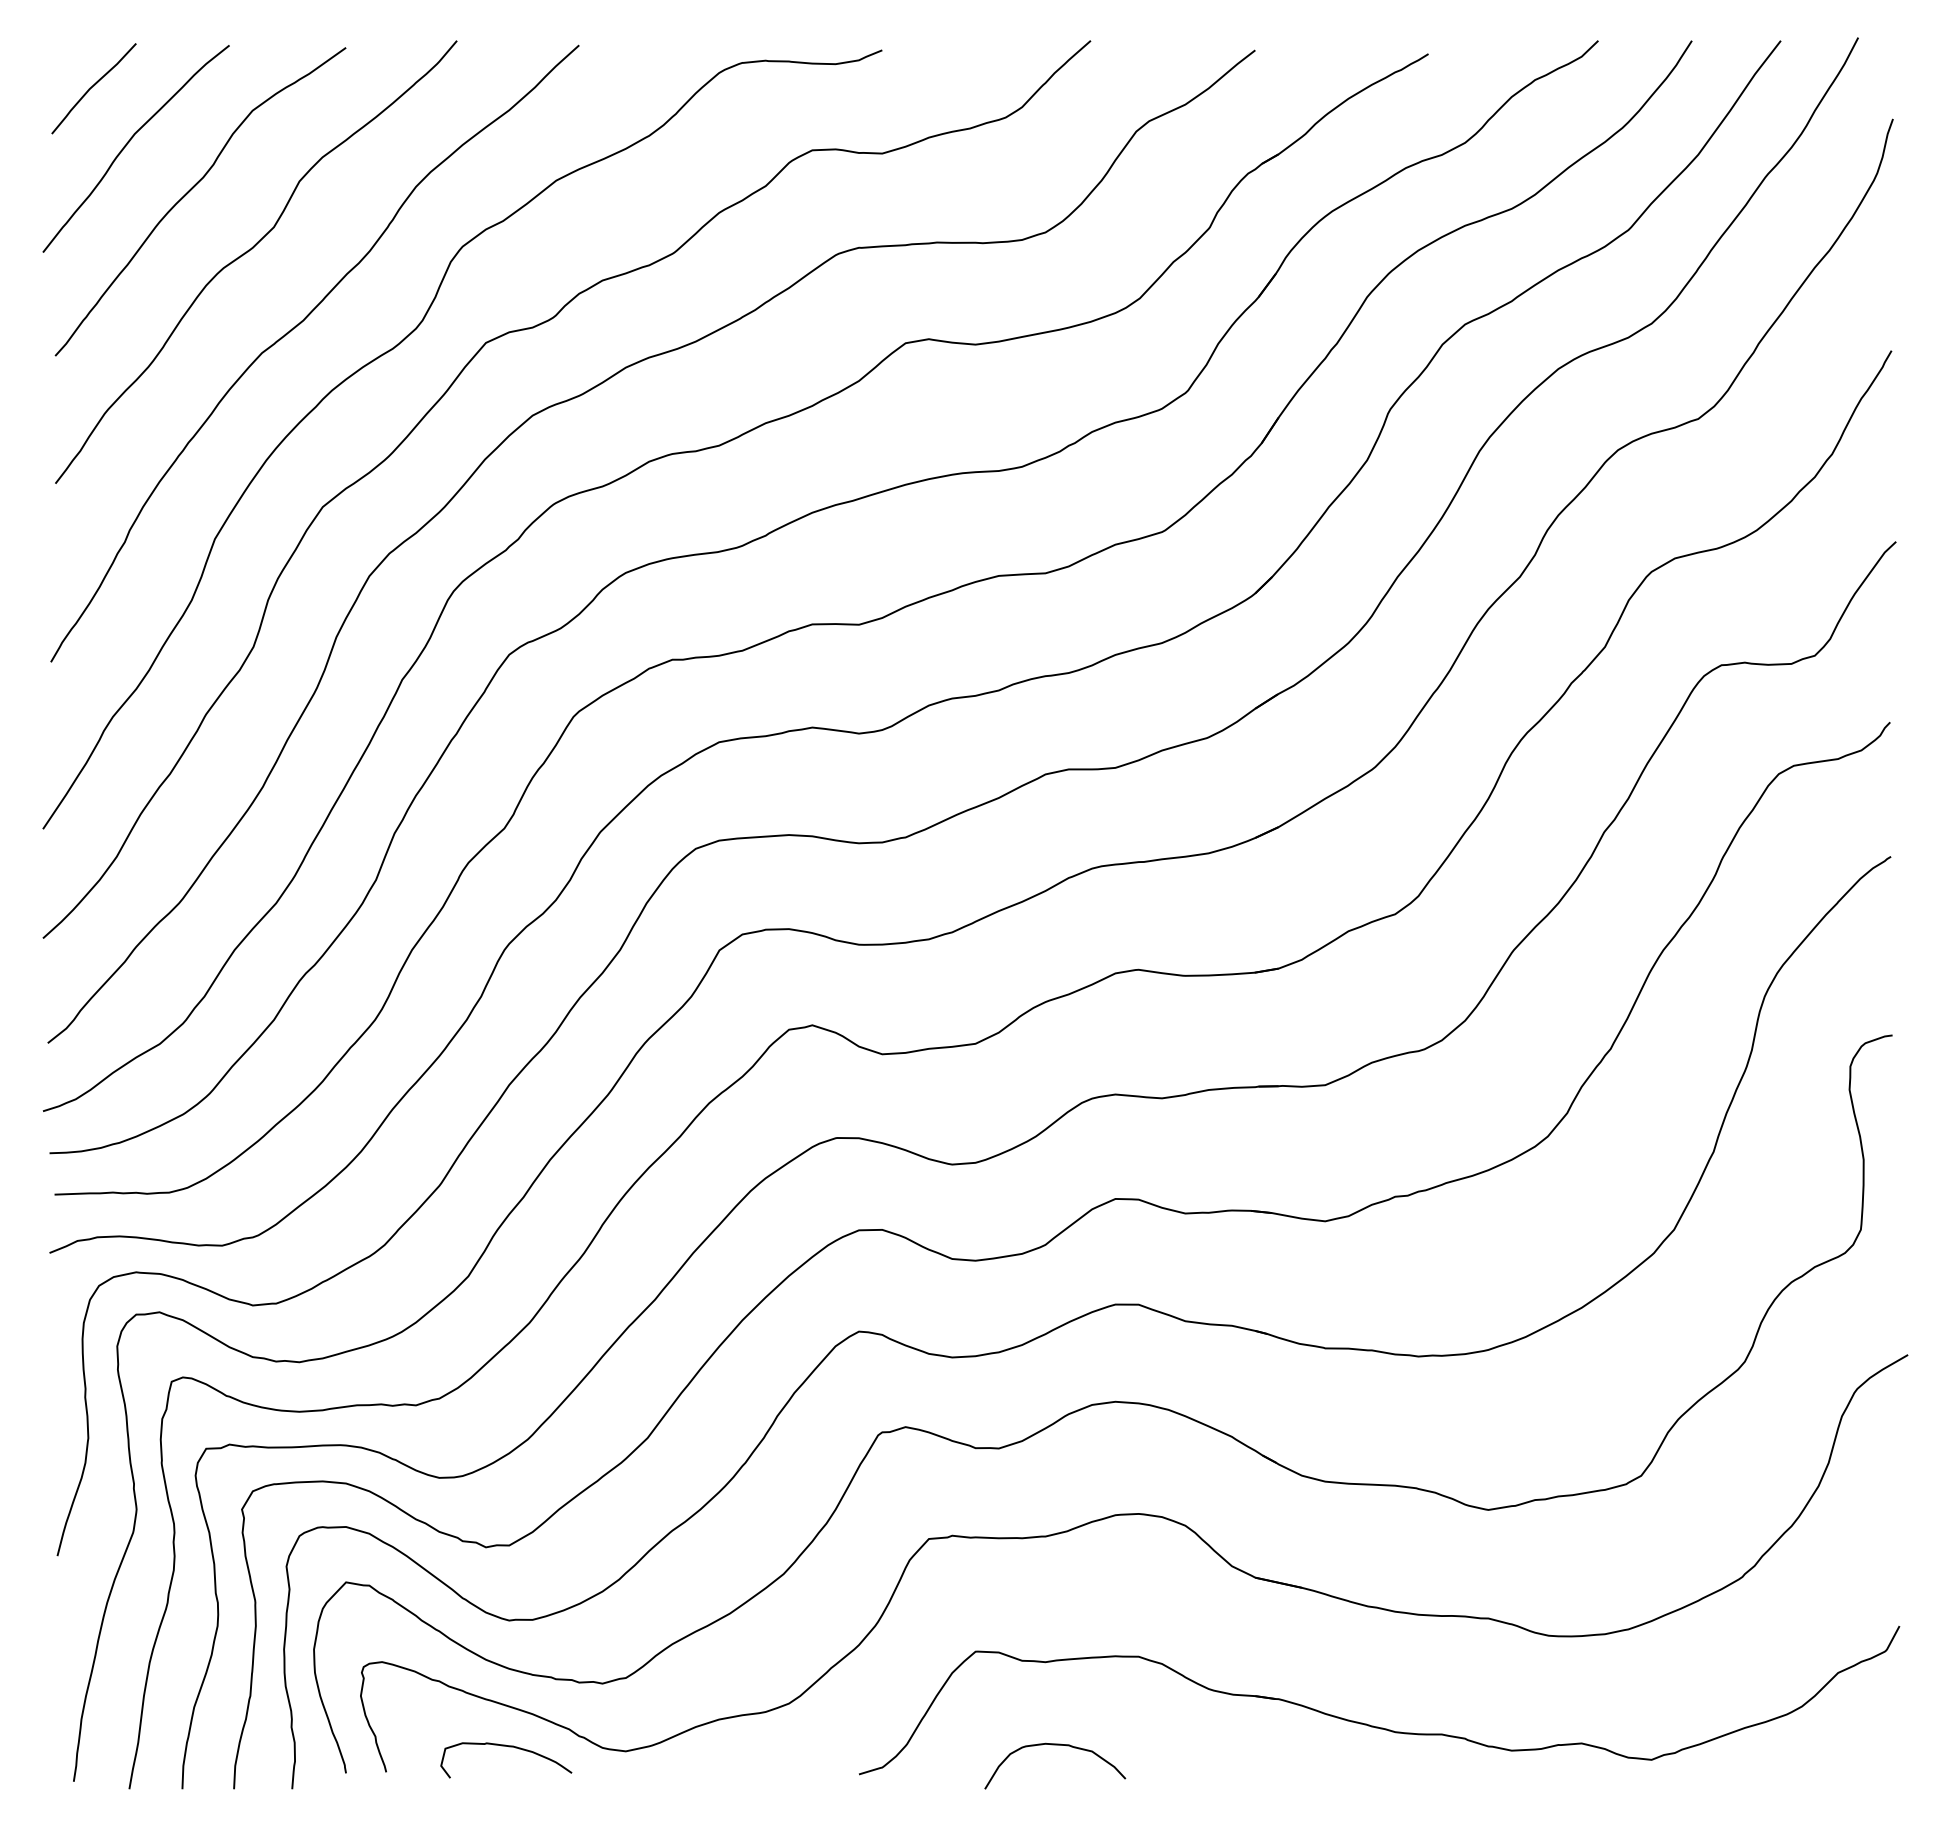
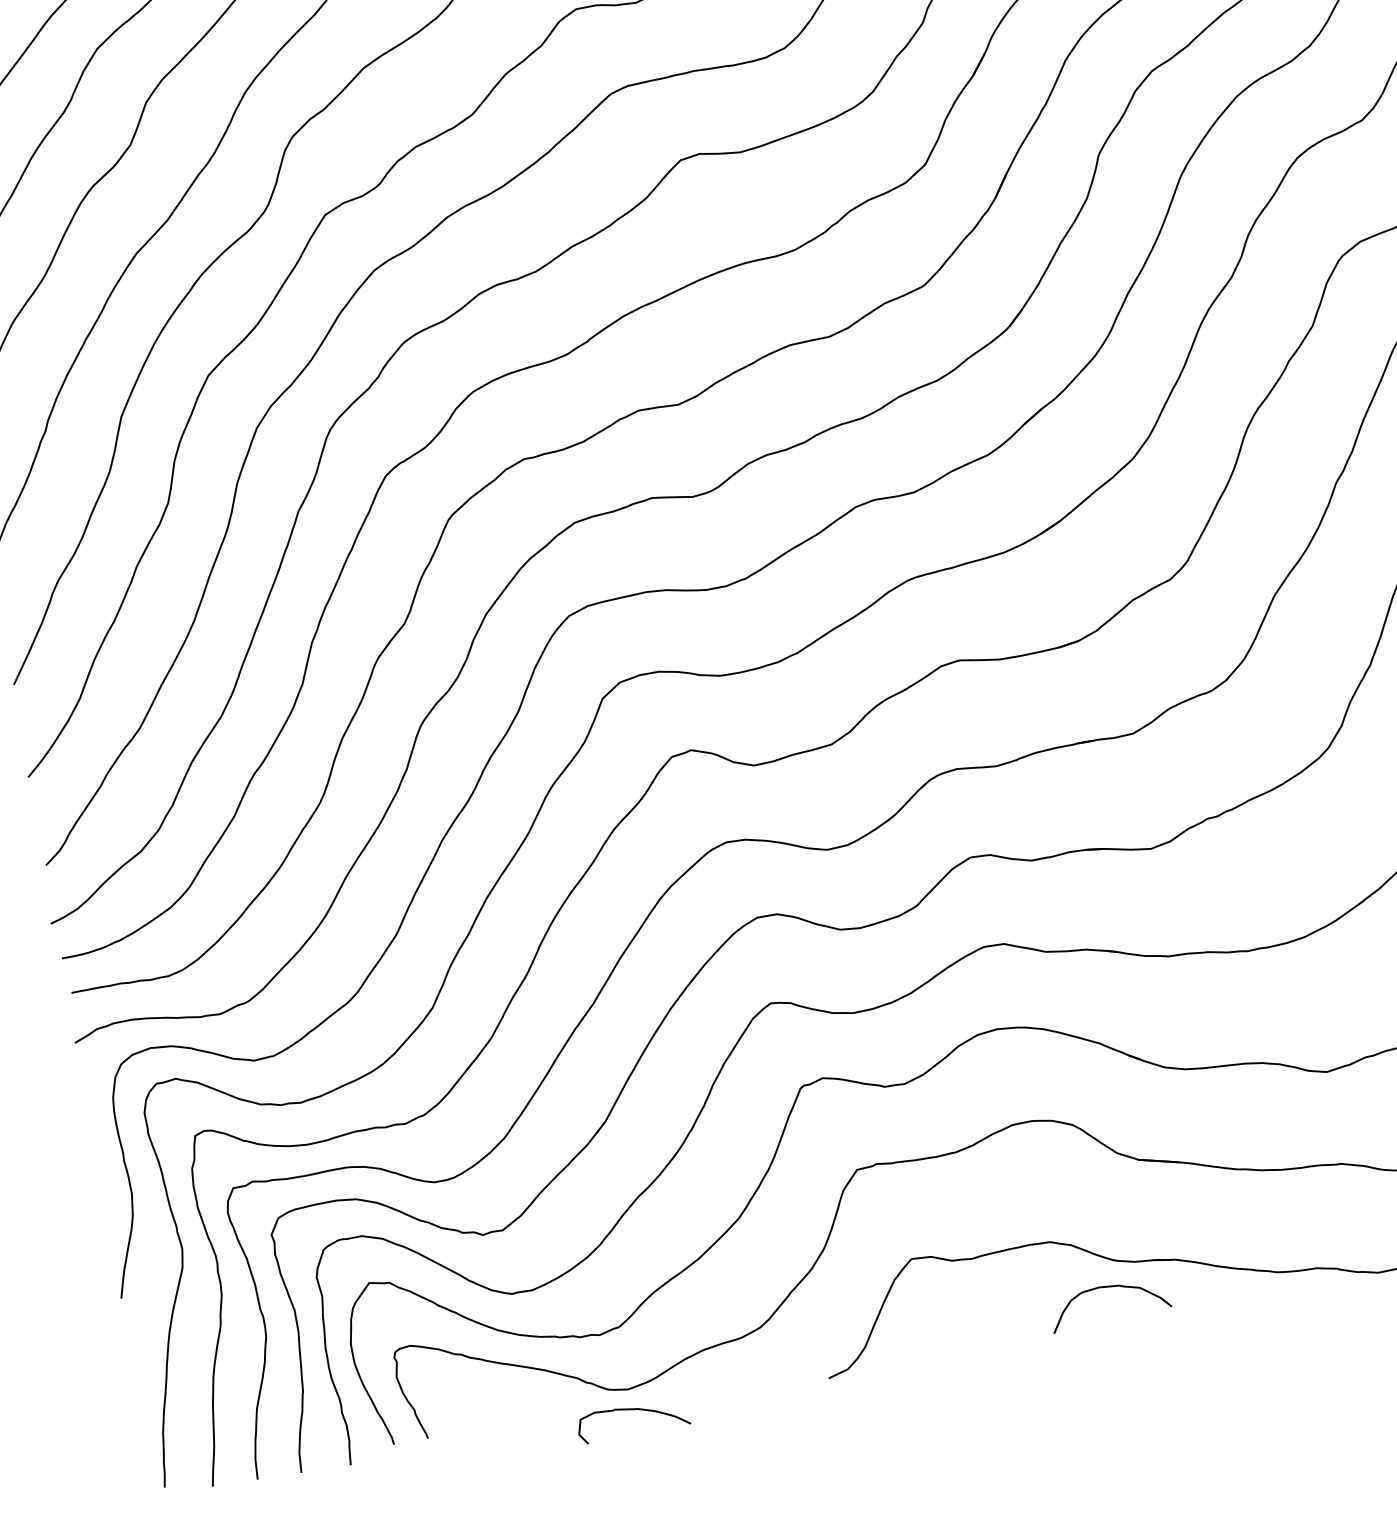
curve: (1055, 1745) -> (1108, 1287), moved
curve: (509, 1747) -> (634, 1410), moved

